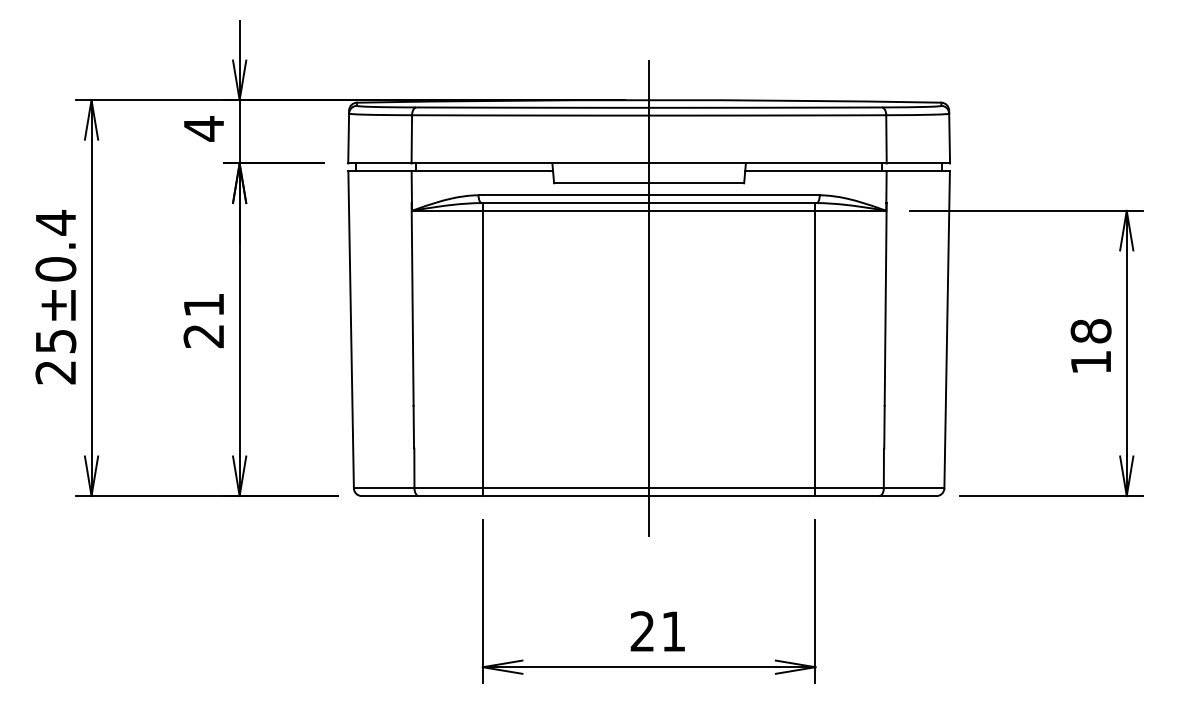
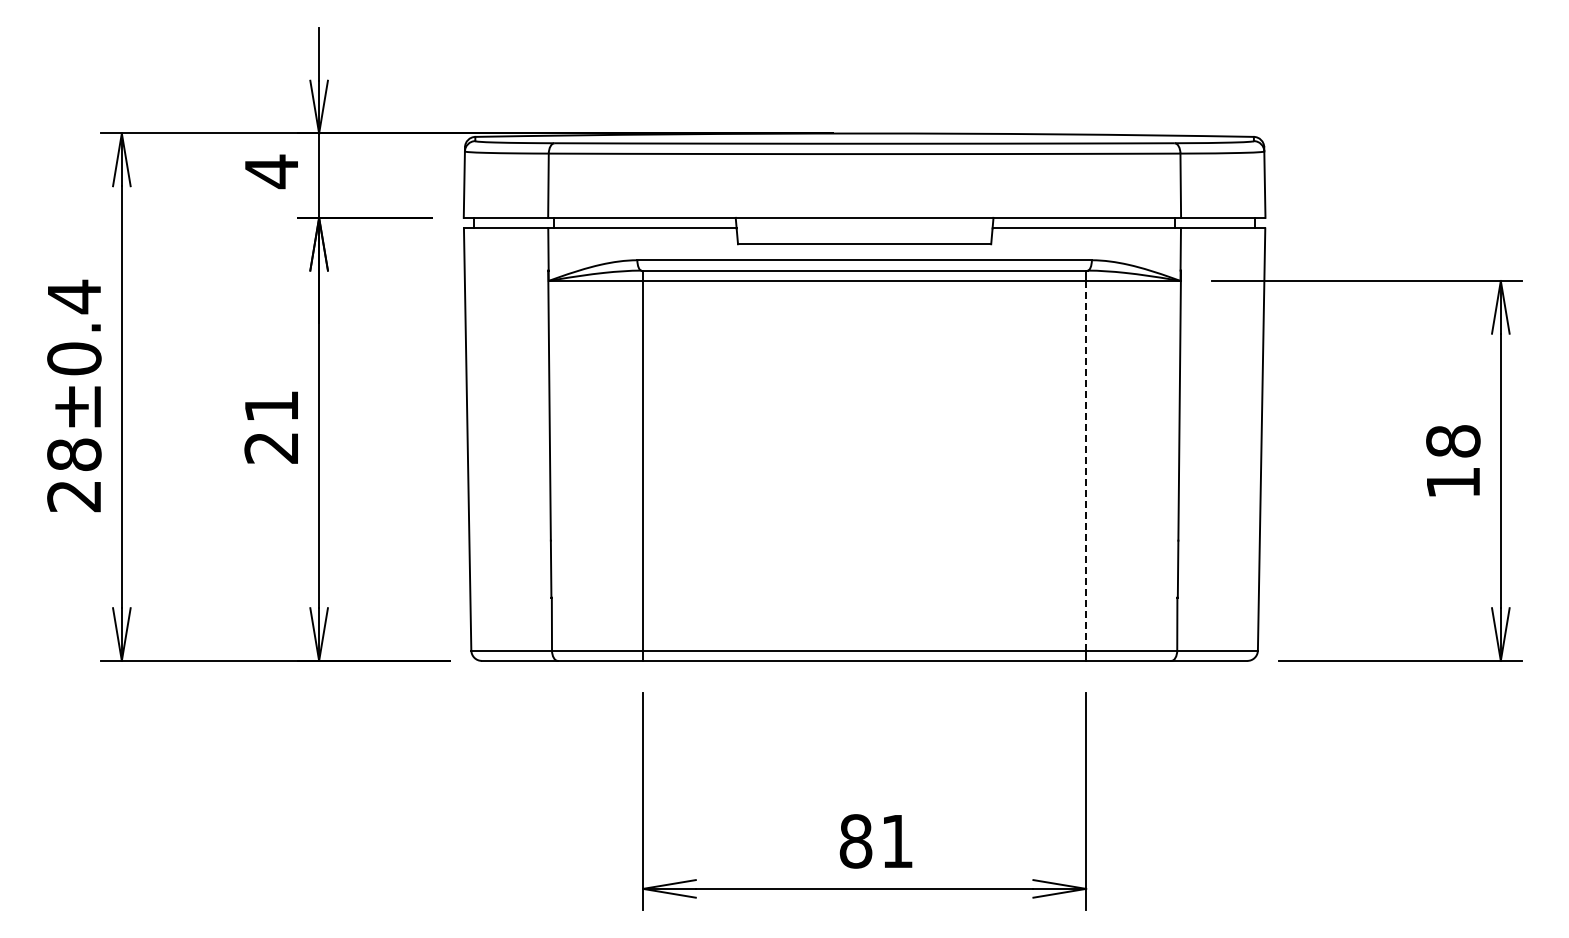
line: (649, 297) -> (864, 396), removed
text: (56, 341) -> (74, 454), 25±0.4 -> 28±0.4
line: (815, 349) -> (1086, 465), solid -> dashed
text: (642, 631) -> (855, 841), 21 -> 81

